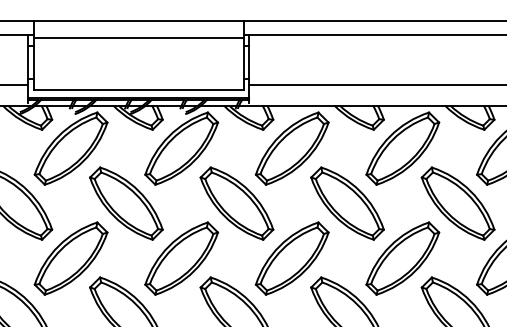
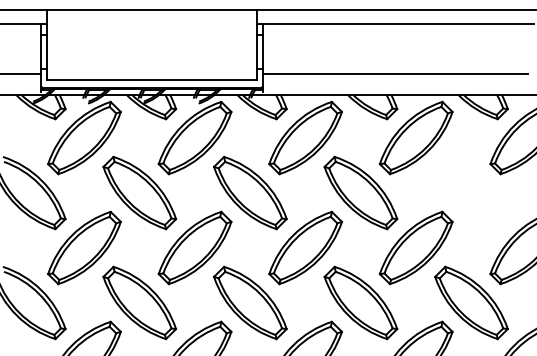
line: (139, 38) -> (152, 27), removed
part: (458, 203) -> (471, 192), removed

